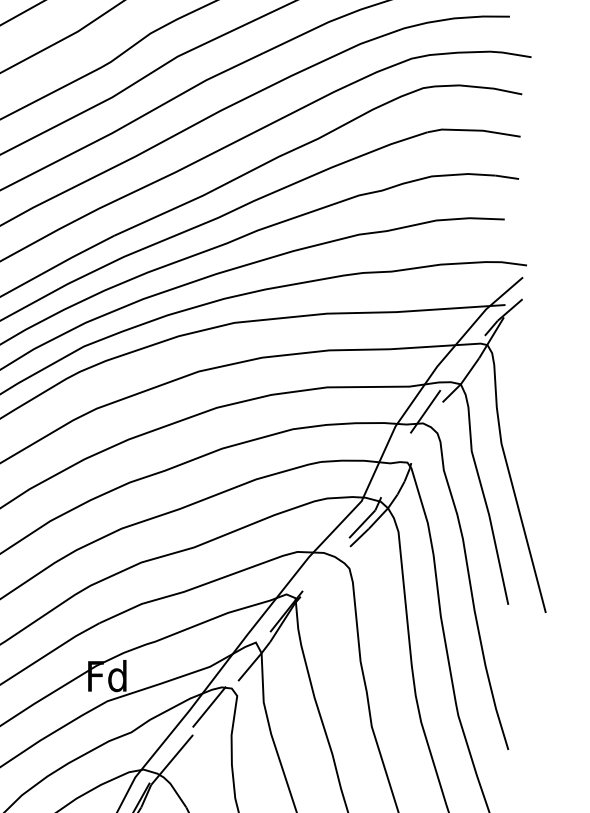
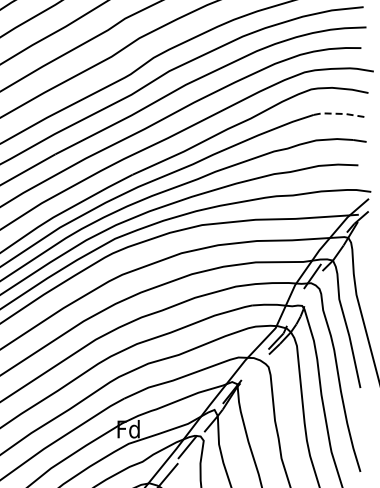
line: (473, 129) -> (340, 113), solid -> dashed

